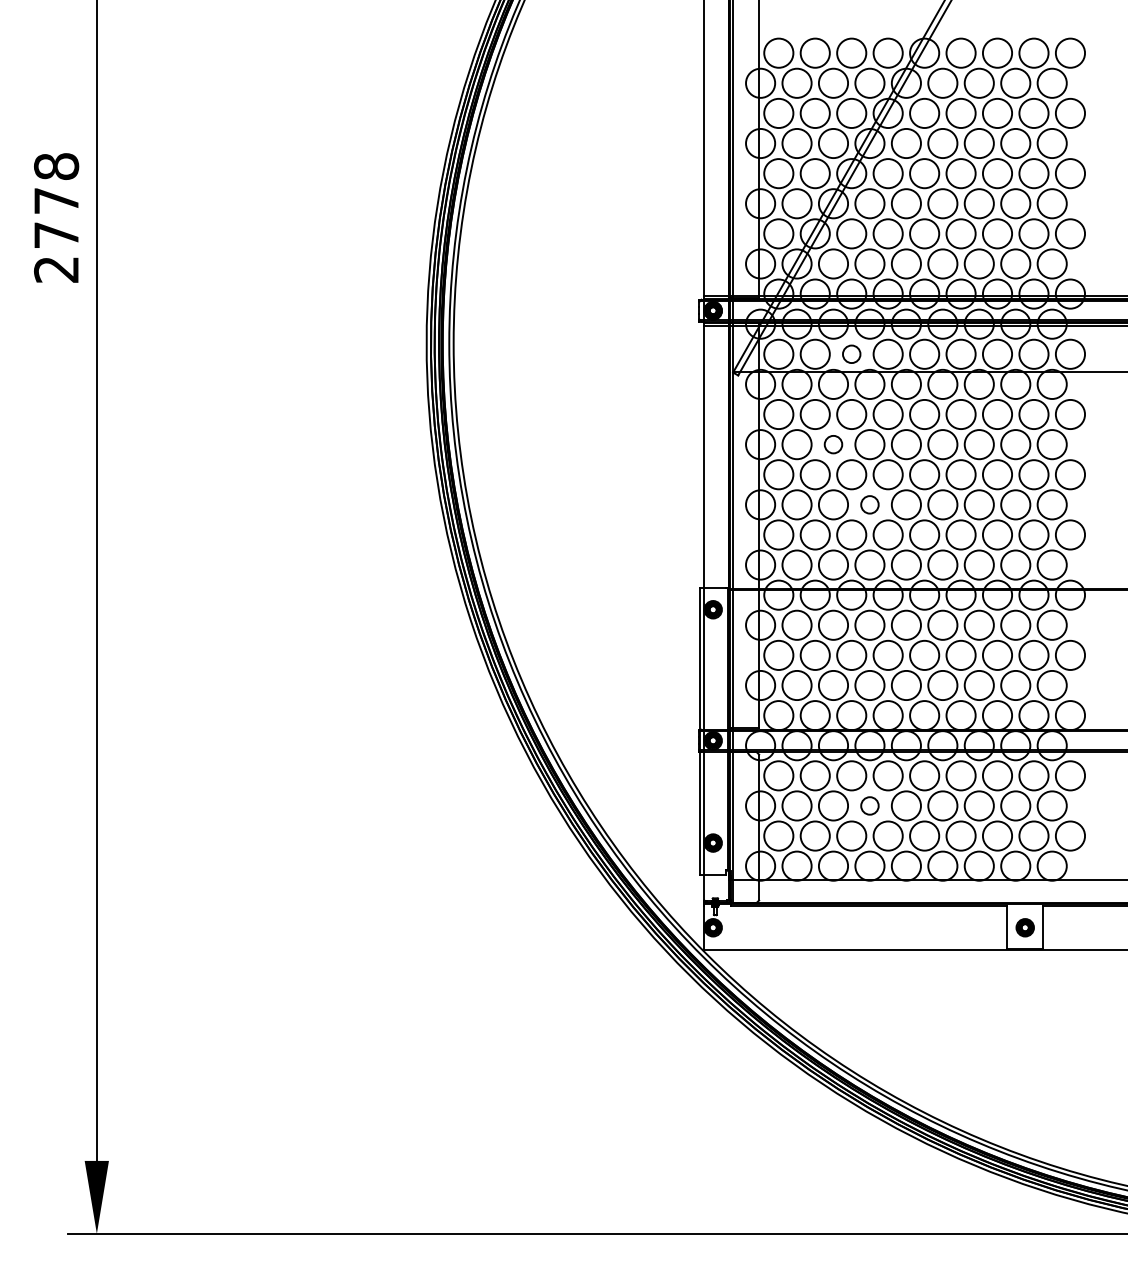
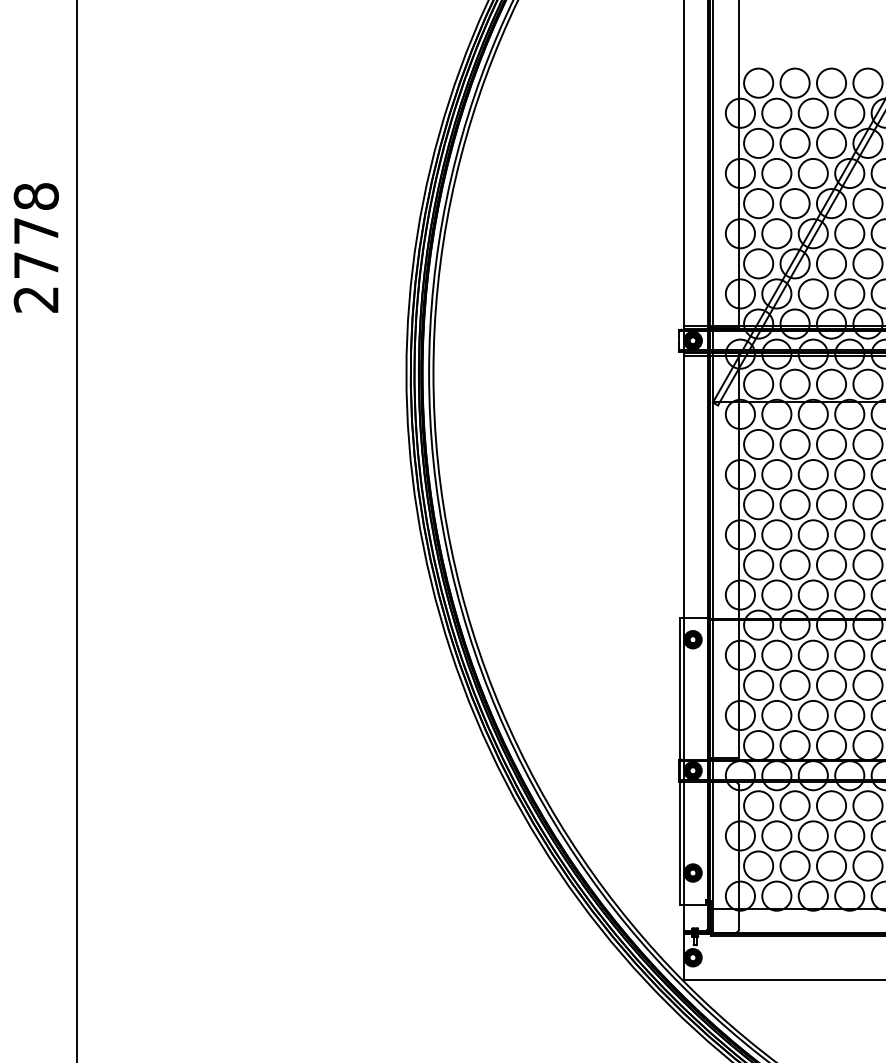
circle: (851, 353) -> (831, 383), size x1.67
circle: (833, 444) -> (813, 474), size x1.67
circle: (869, 504) -> (849, 534), size x1.67
circle: (869, 805) -> (849, 835), size x1.67

